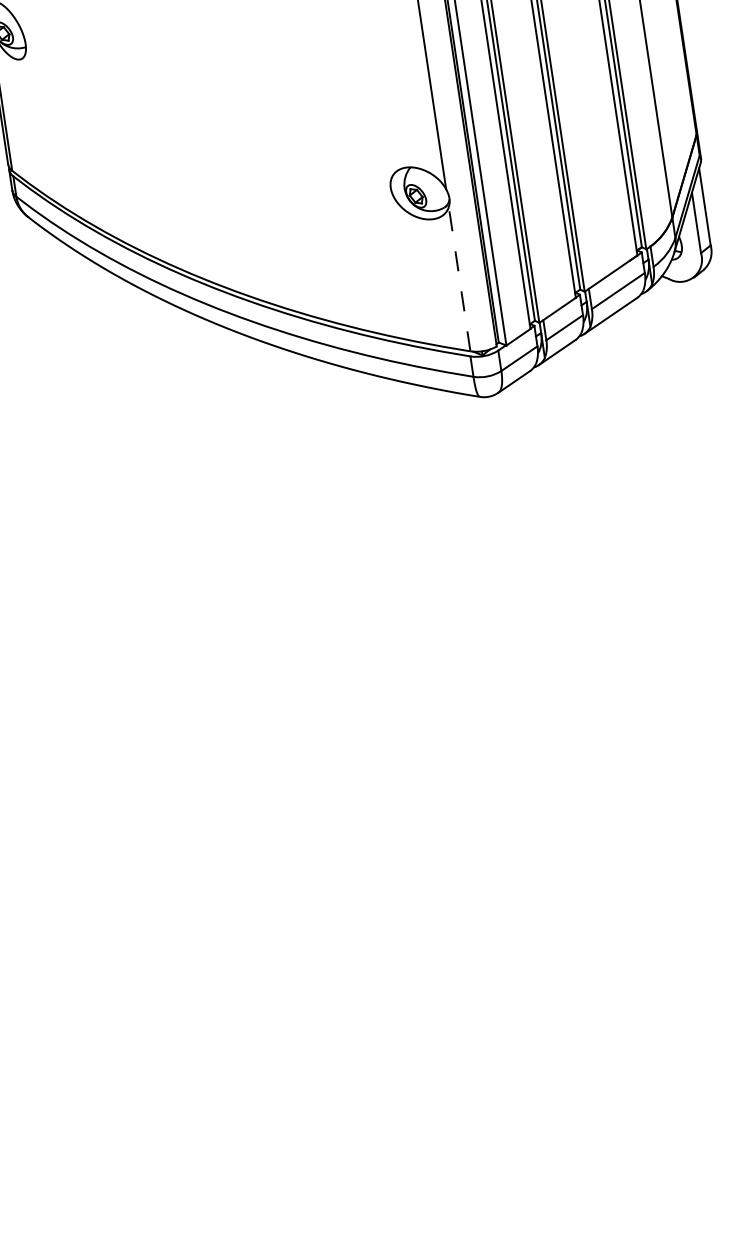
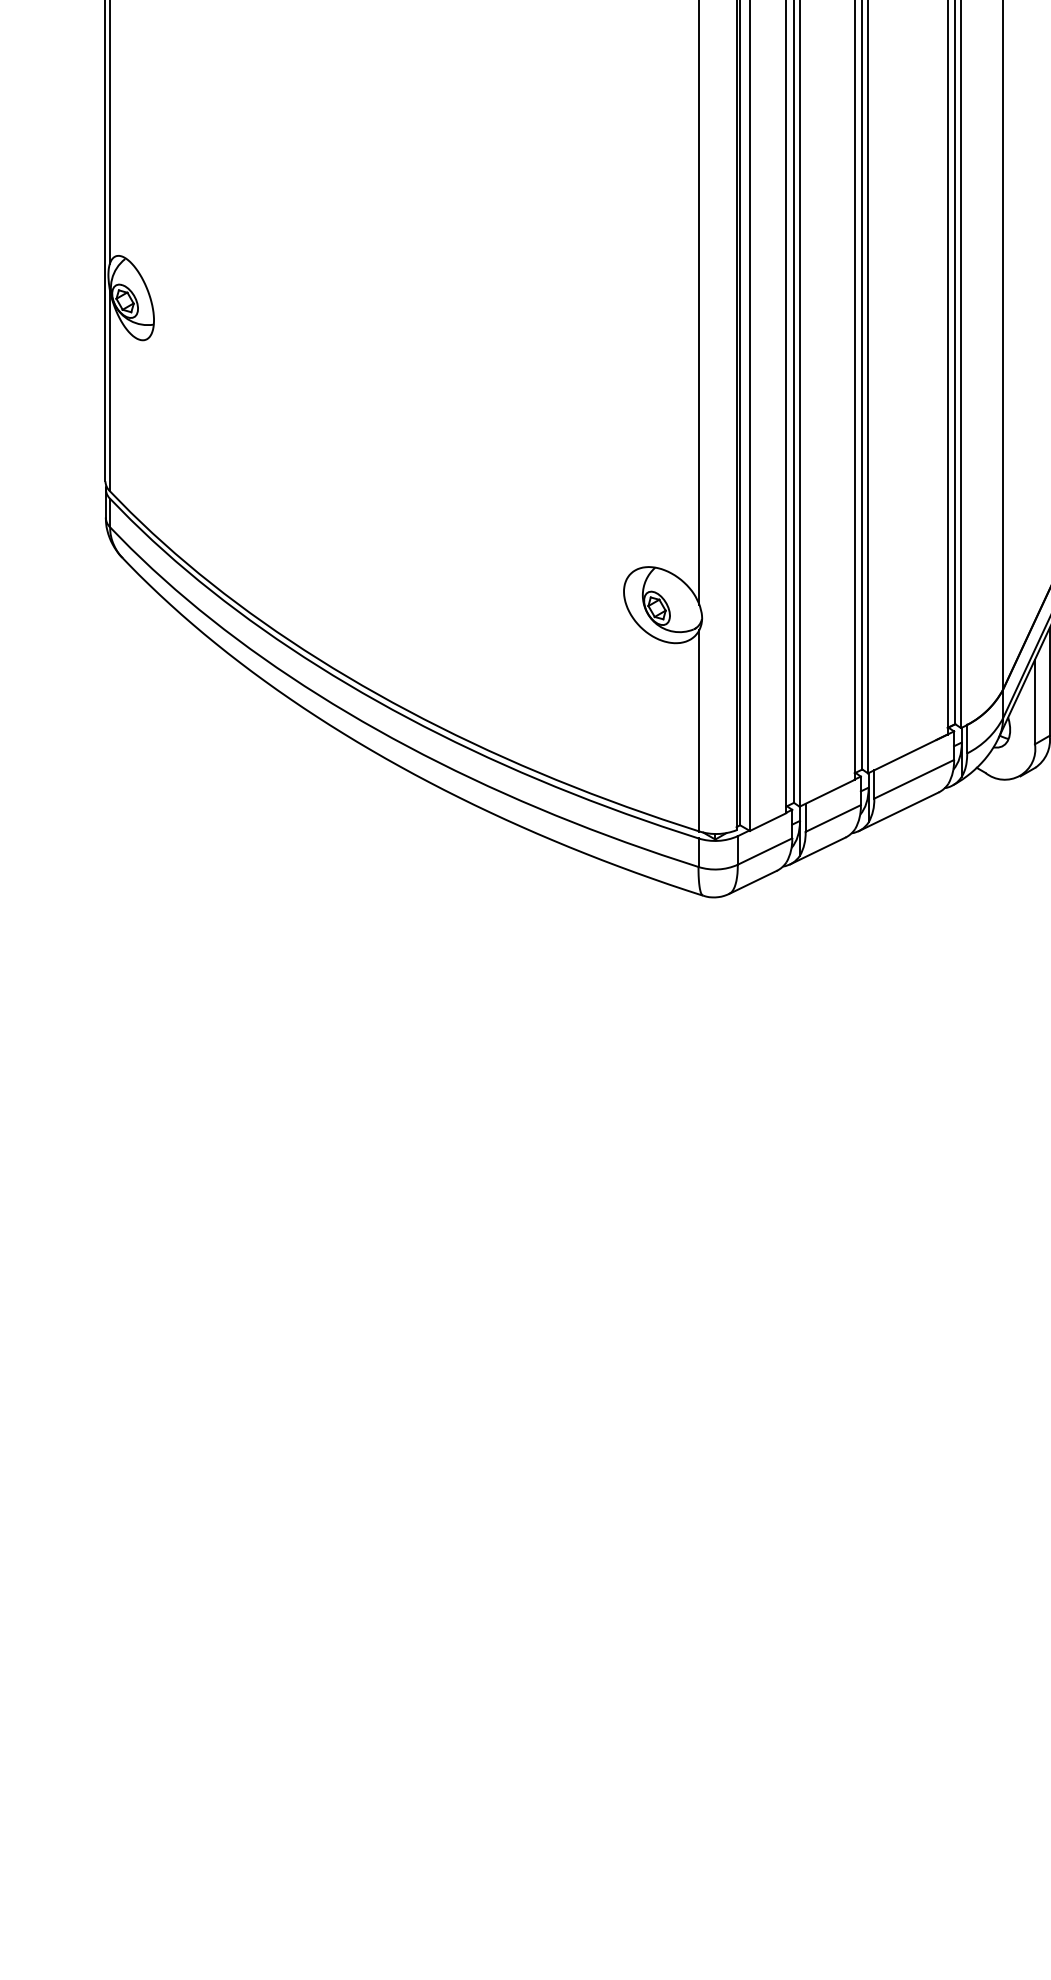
line: (459, 279) -> (699, 730), dashed -> solid

